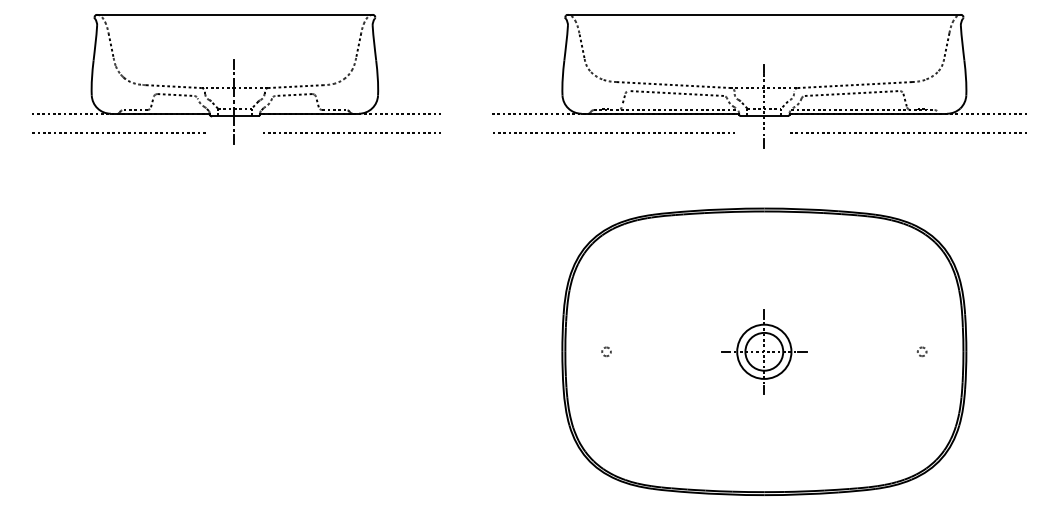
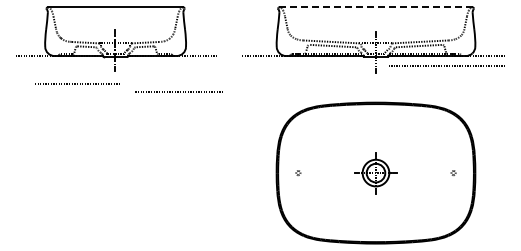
line: (765, 15) -> (376, 7), solid -> dashed
line: (118, 132) -> (77, 83), moved
line: (350, 132) -> (178, 91), moved
line: (612, 132) -> (301, 65), removed

